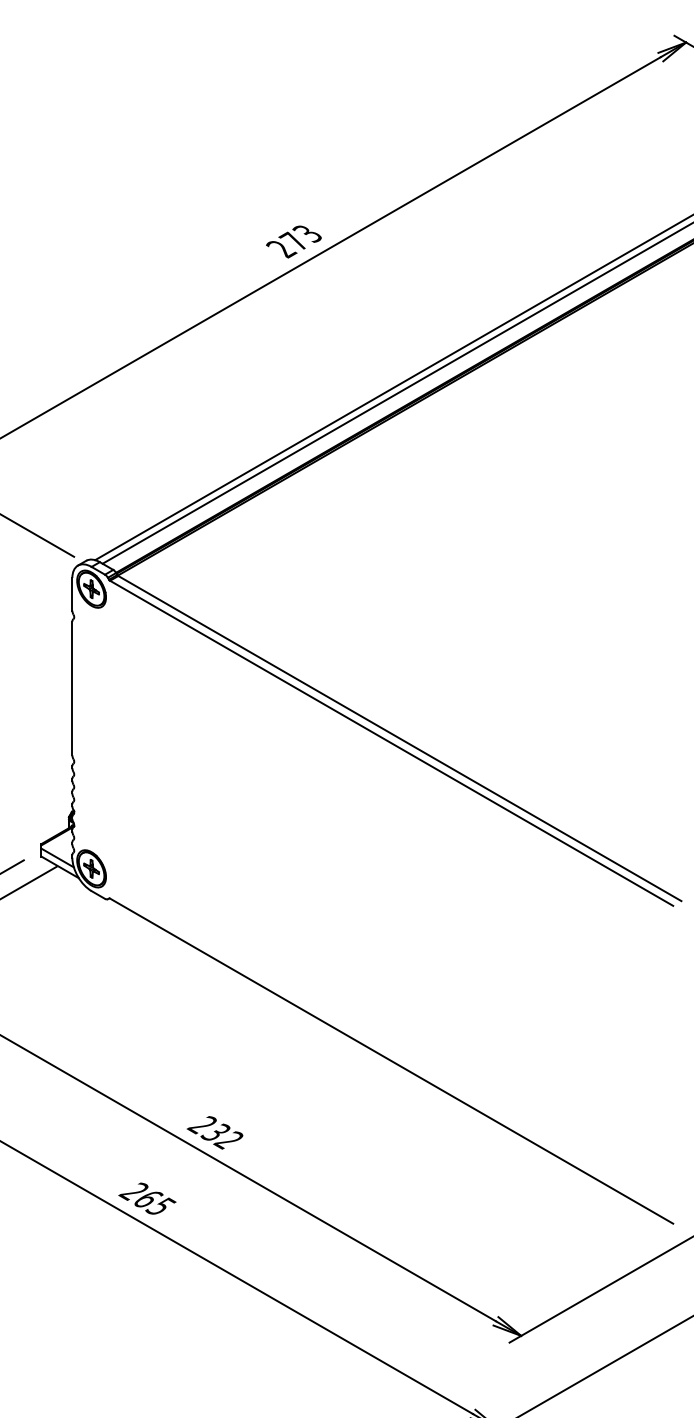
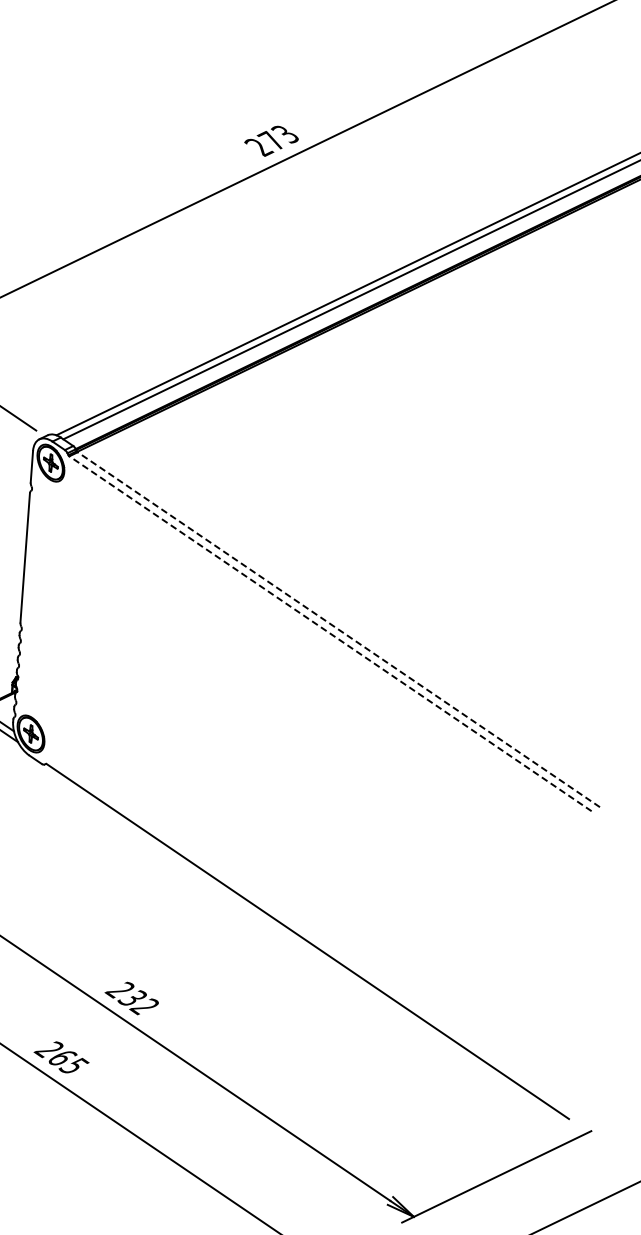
line: (399, 738) -> (338, 629), solid -> dashed
line: (391, 743) -> (330, 633), solid -> dashed

